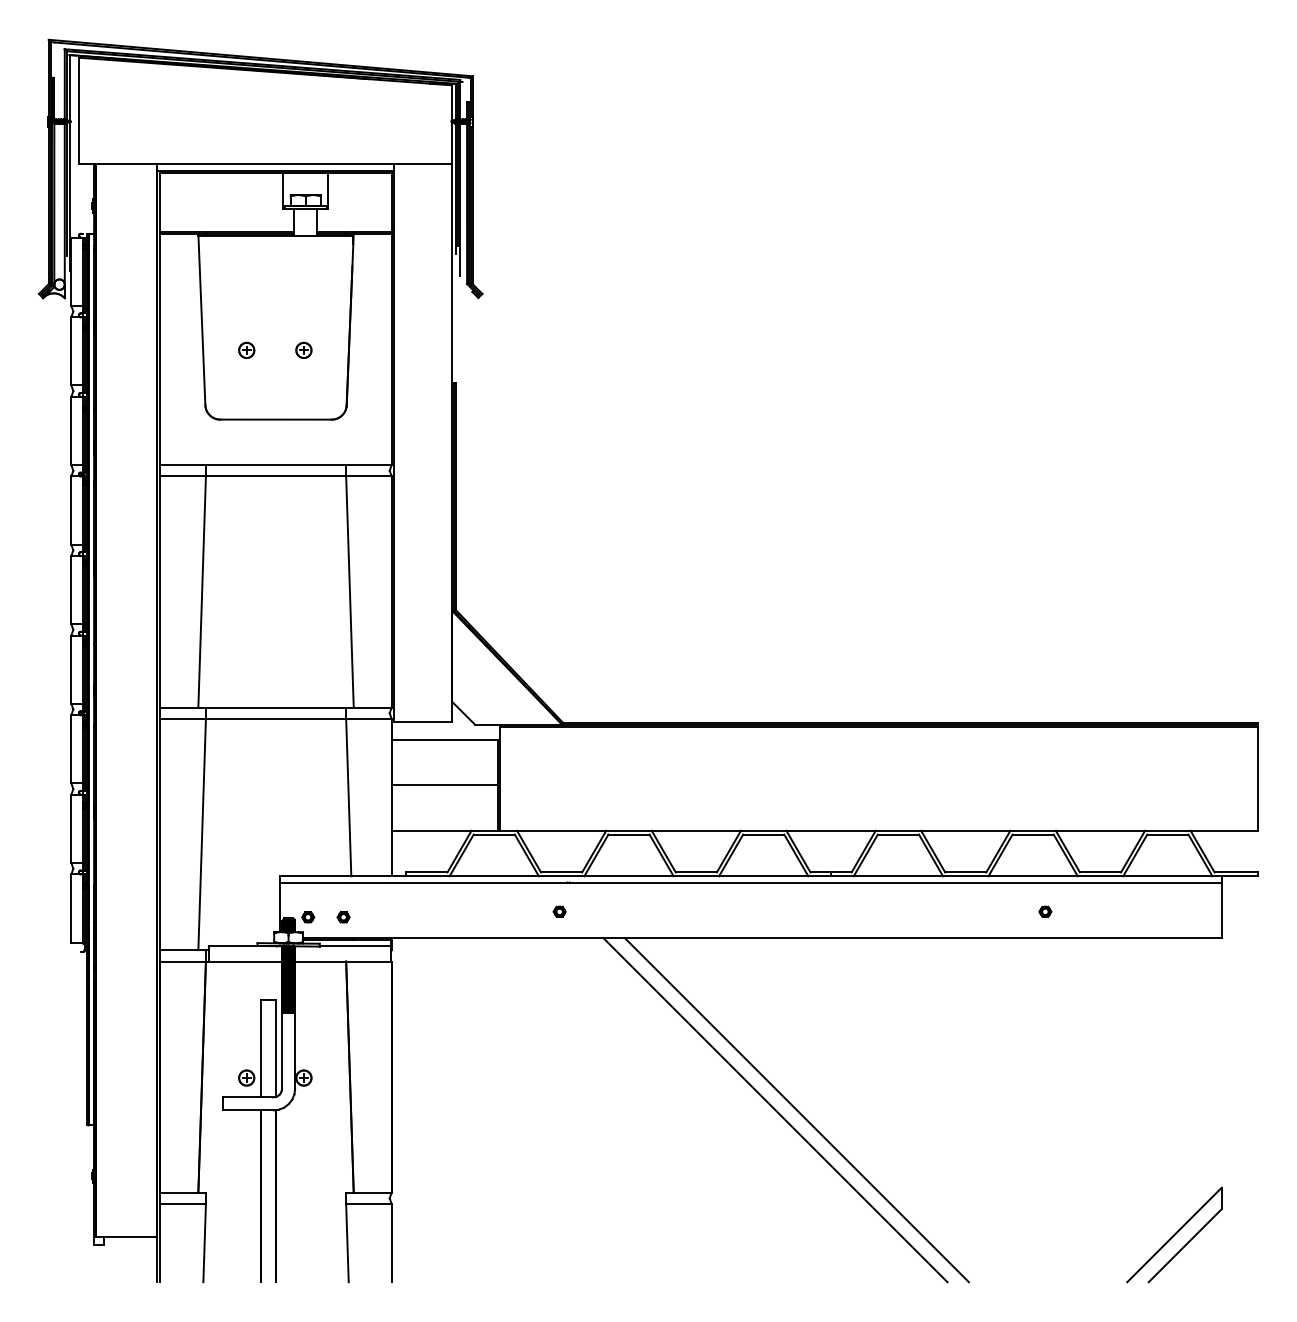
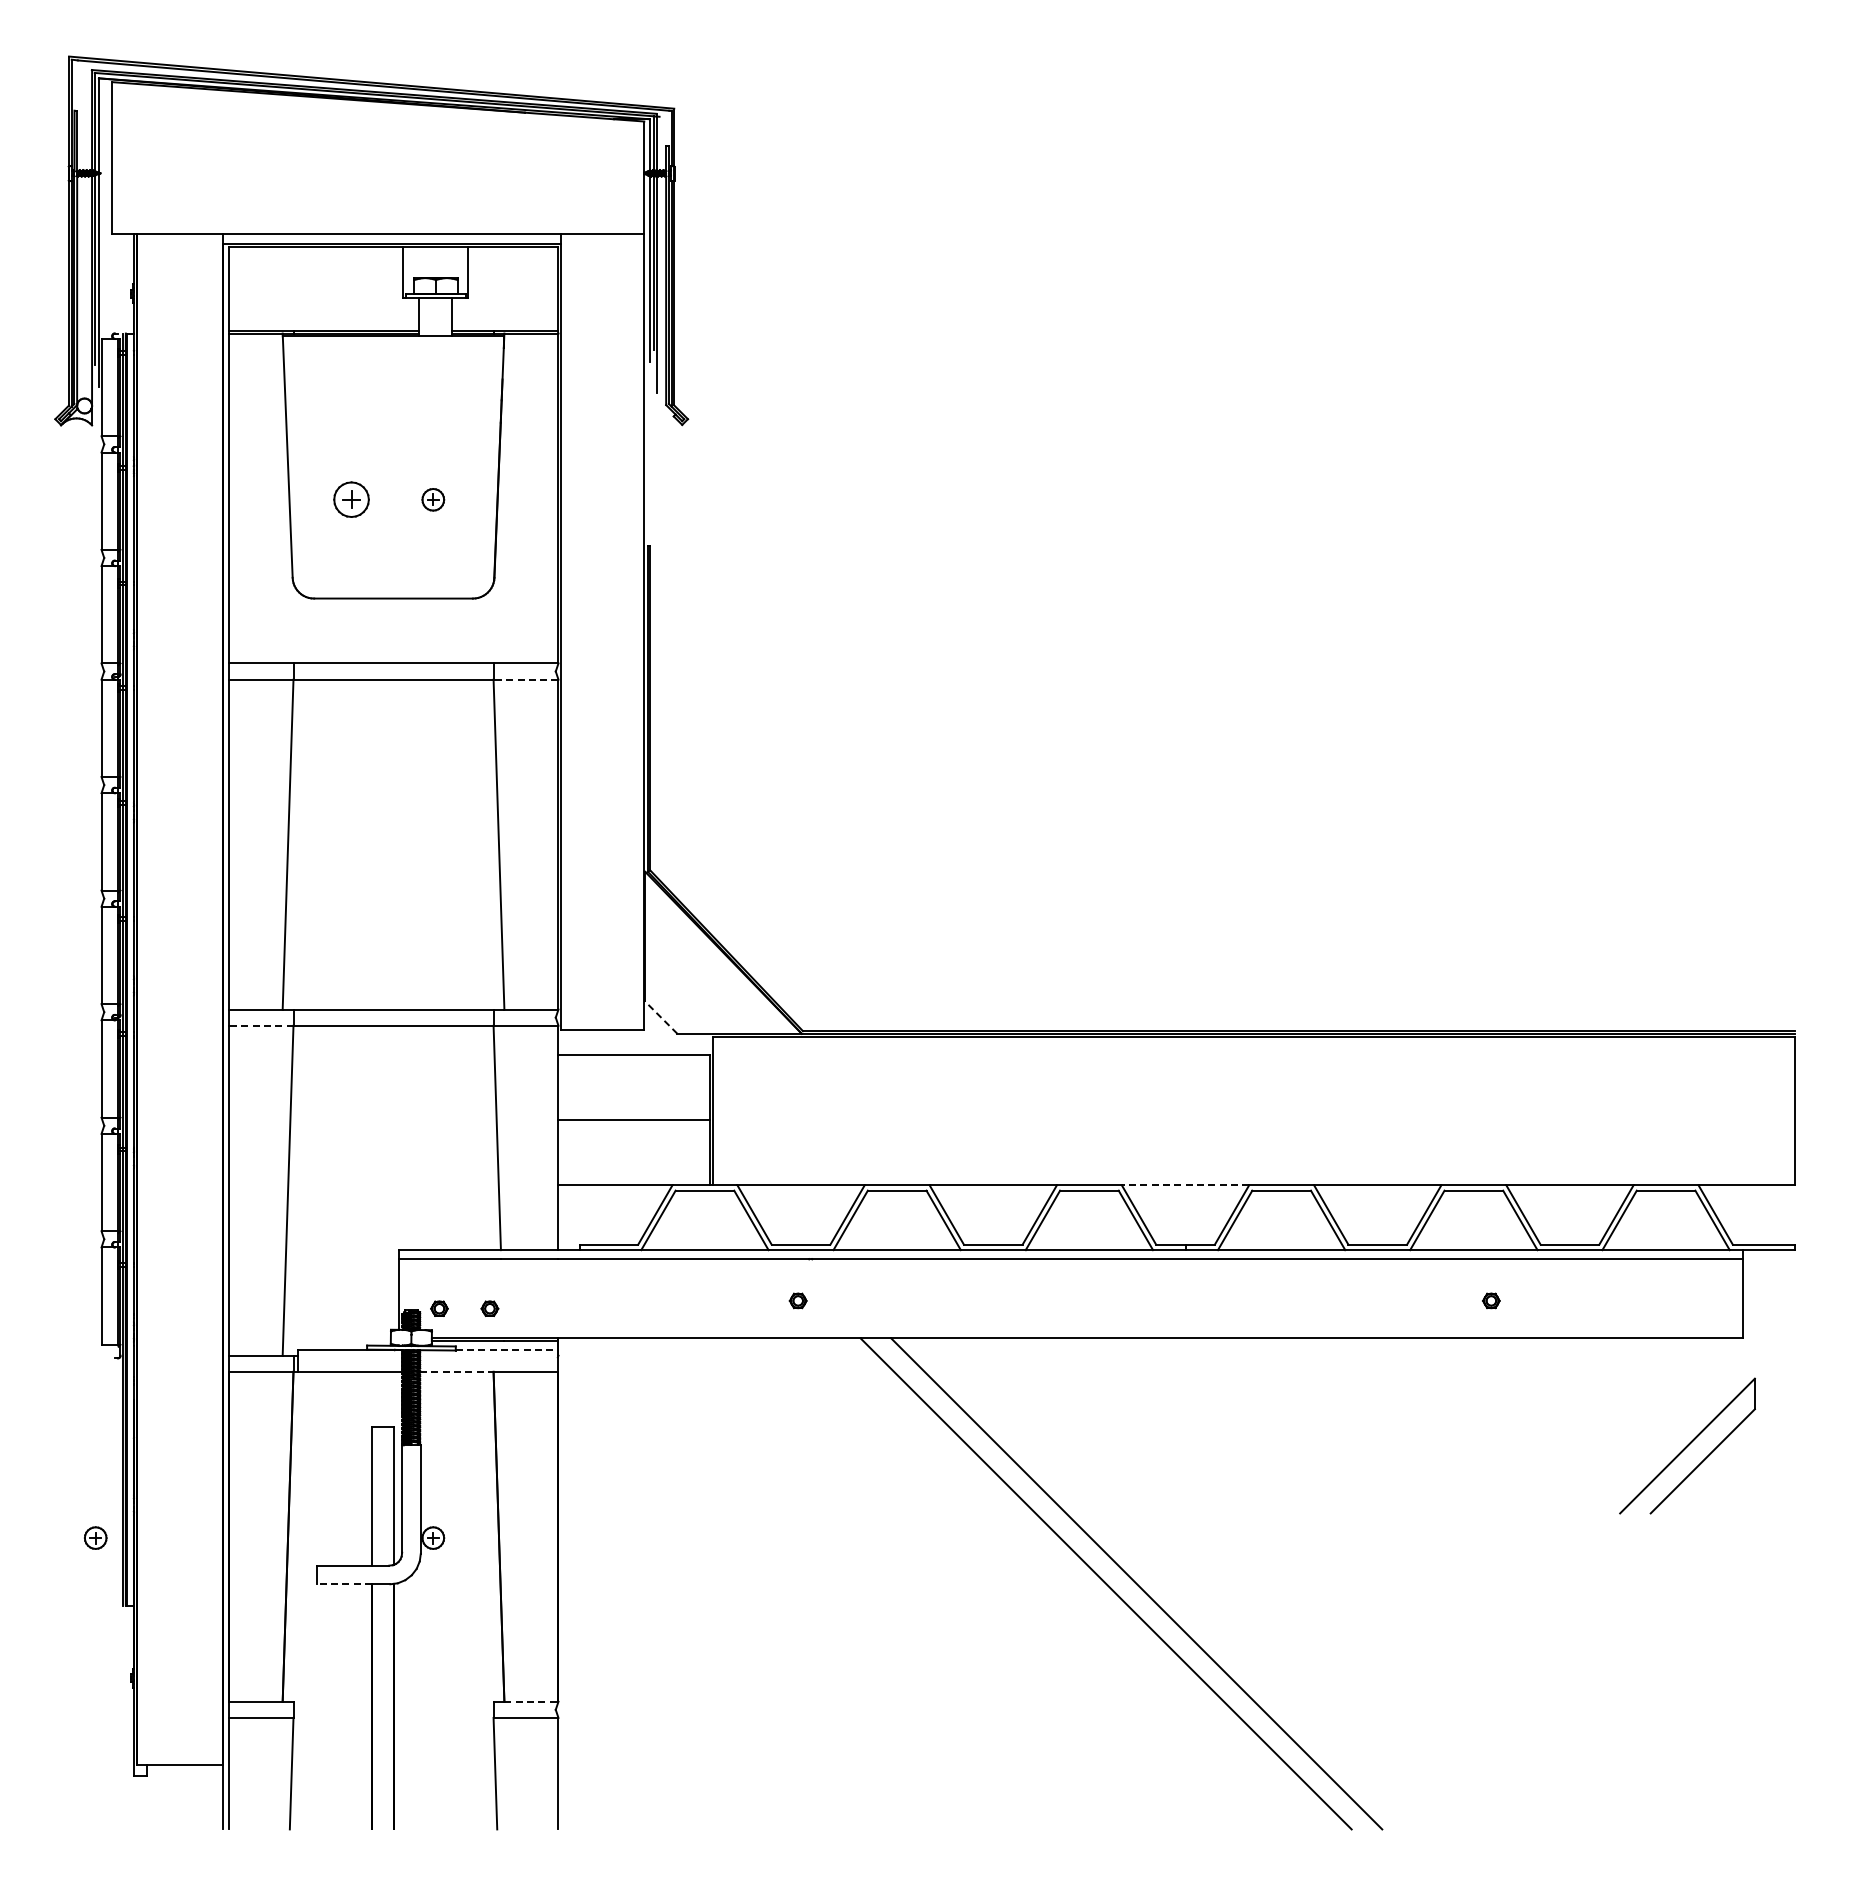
part: (246, 350) -> (351, 499), size x1.6
line: (368, 476) -> (525, 679), solid -> dashed
line: (463, 713) -> (661, 1017), solid -> dashed
line: (182, 718) -> (260, 1025), solid -> dashed
line: (831, 830) -> (1185, 1185), solid -> dashed
line: (355, 946) -> (507, 1350), solid -> dashed
line: (320, 961) -> (456, 1371), solid -> dashed
part: (246, 1077) -> (95, 1537), moved
line: (241, 1110) -> (344, 1584), solid -> dashed
line: (372, 1192) -> (531, 1701), solid -> dashed
part: (1174, 1234) -> (1687, 1445), moved

